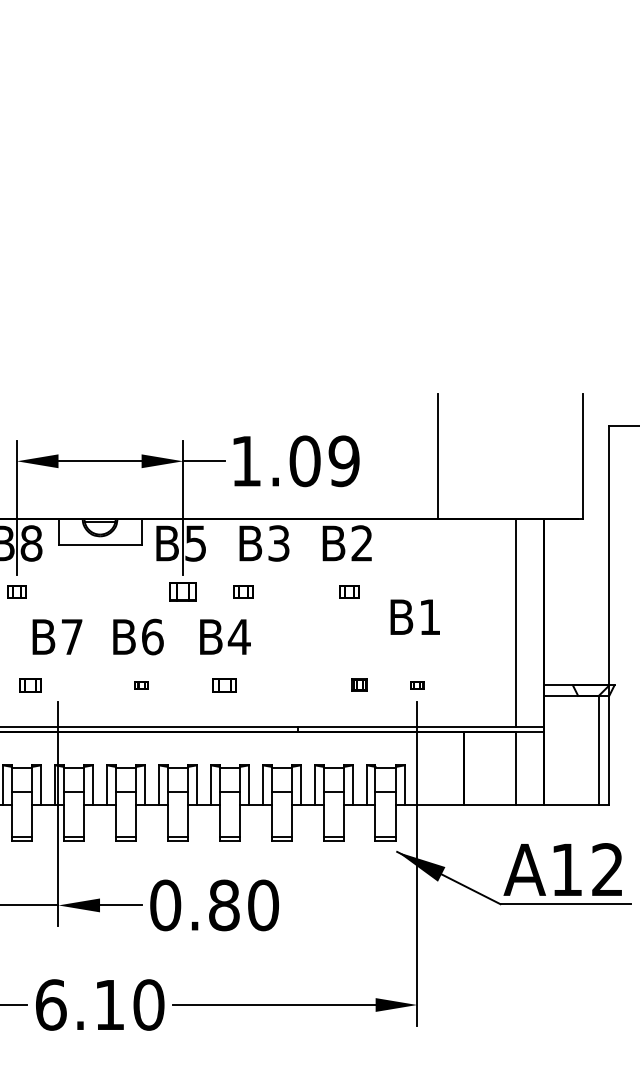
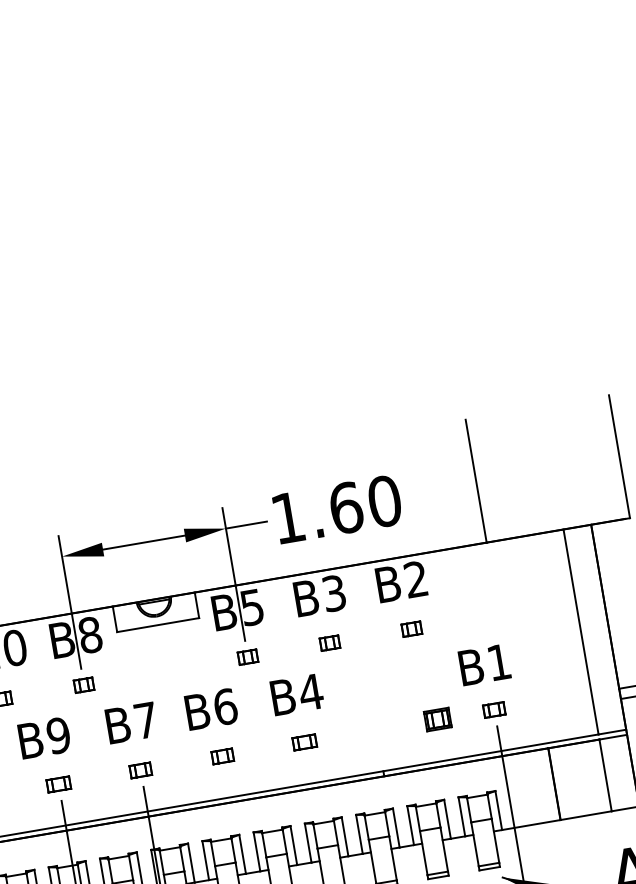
text: (324, 461) -> (365, 504), 1.09 -> 1.60
part: (183, 591) -> (248, 656), size x0.71
part: (243, 591) -> (330, 642), moved
text: (414, 616) -> (483, 664), moved
part: (359, 684) -> (437, 718), size x1.67
part: (30, 685) -> (140, 770), moved
part: (141, 685) -> (222, 756), size x1.67
part: (417, 685) -> (494, 710), size x1.67

